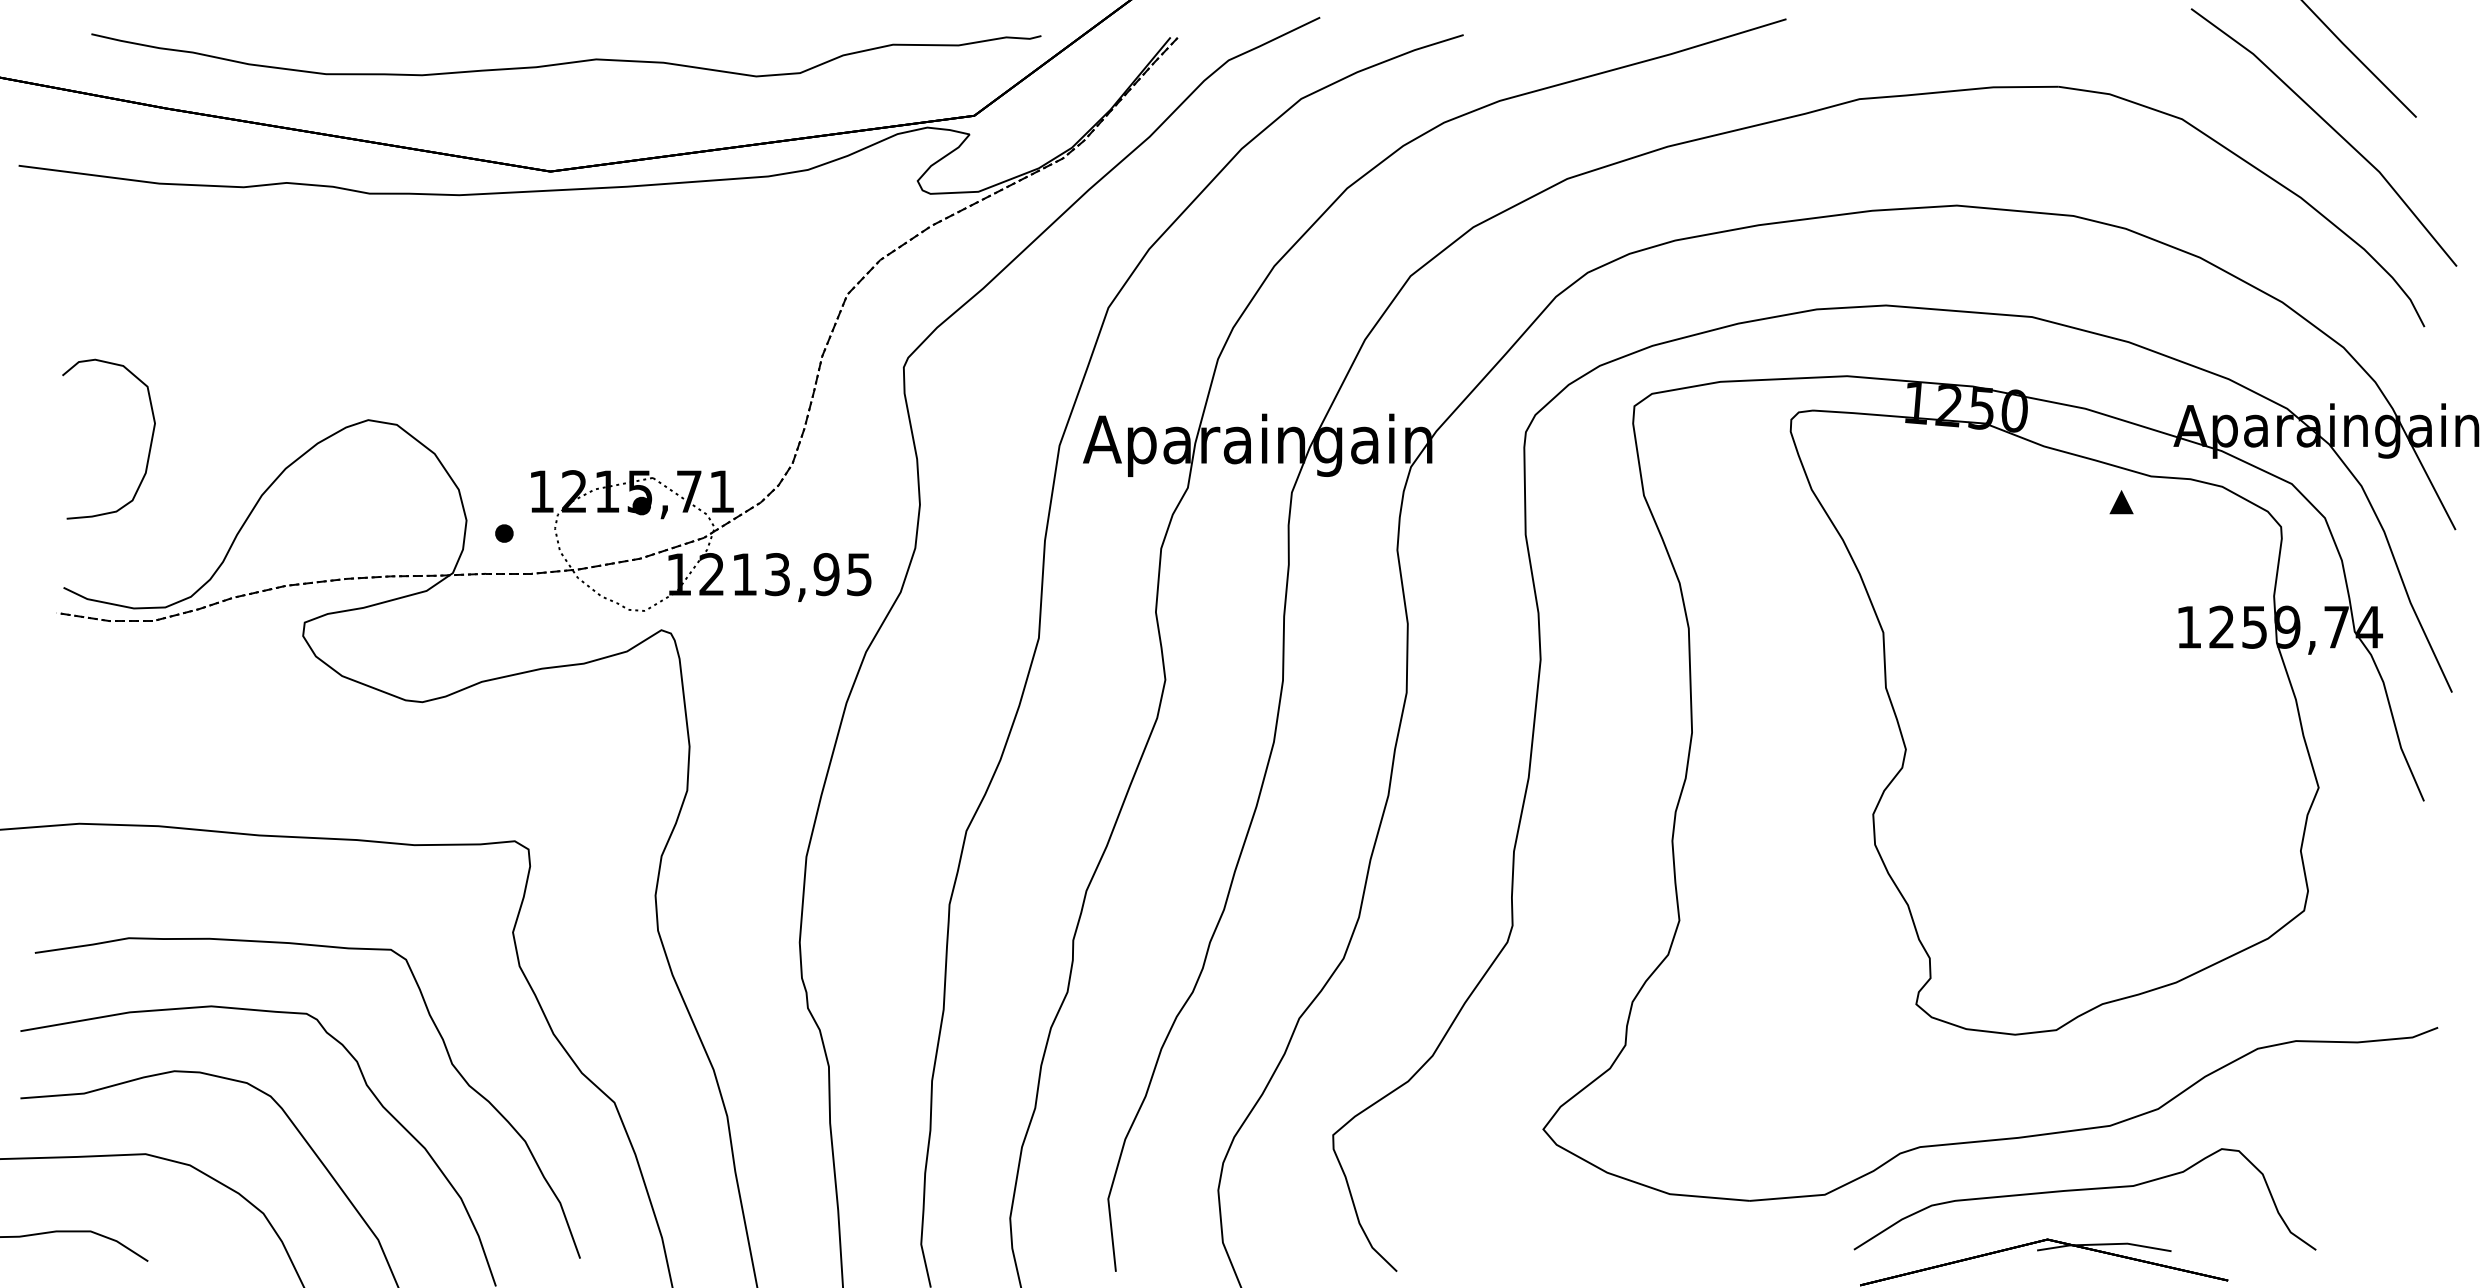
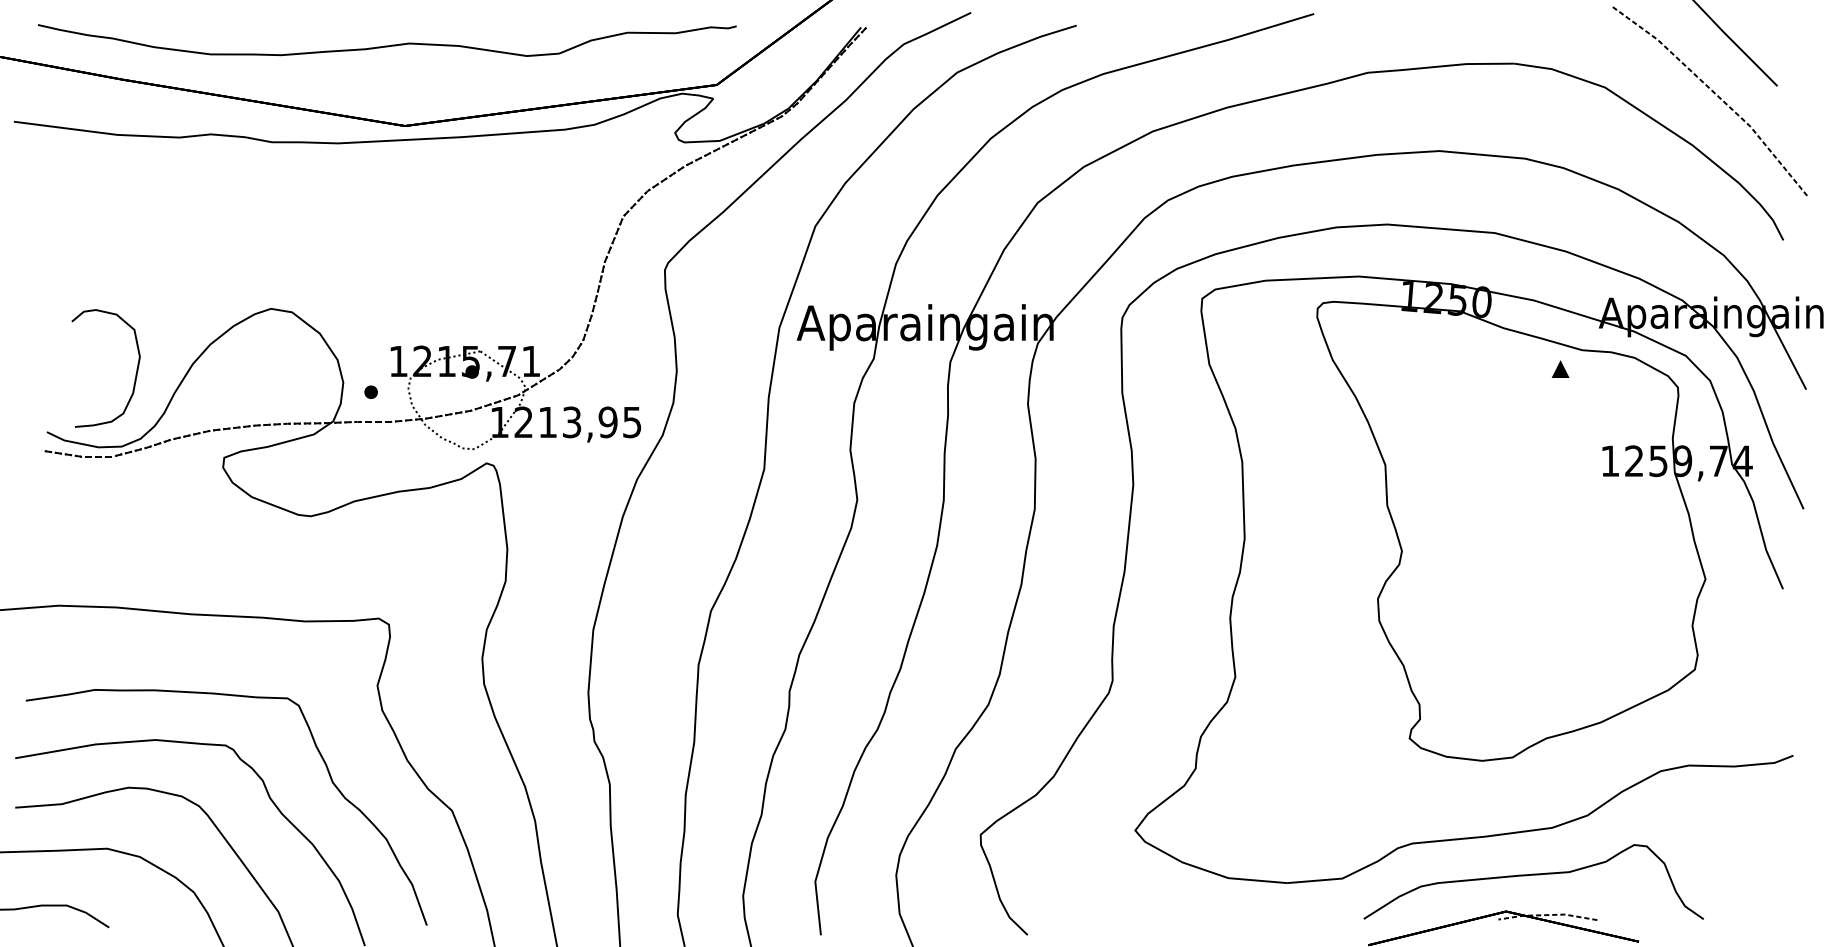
curve: (566, 62) -> (387, 45), moved
line: (2332, 128) -> (1715, 94), solid -> dashed
curve: (149, 446) -> (135, 373), moved
line: (2104, 1244) -> (1548, 915), solid -> dashed

